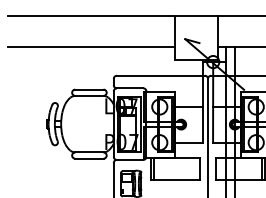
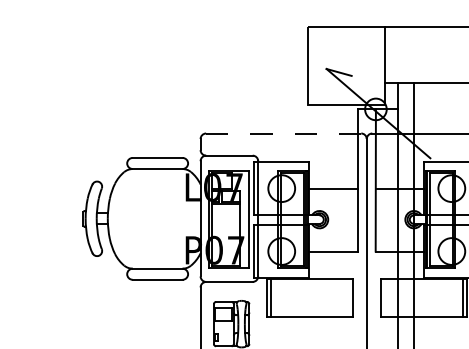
line: (91, 15) -> (161, 27), removed
line: (91, 46) -> (161, 81), removed
line: (160, 75) -> (282, 133), solid -> dashed

